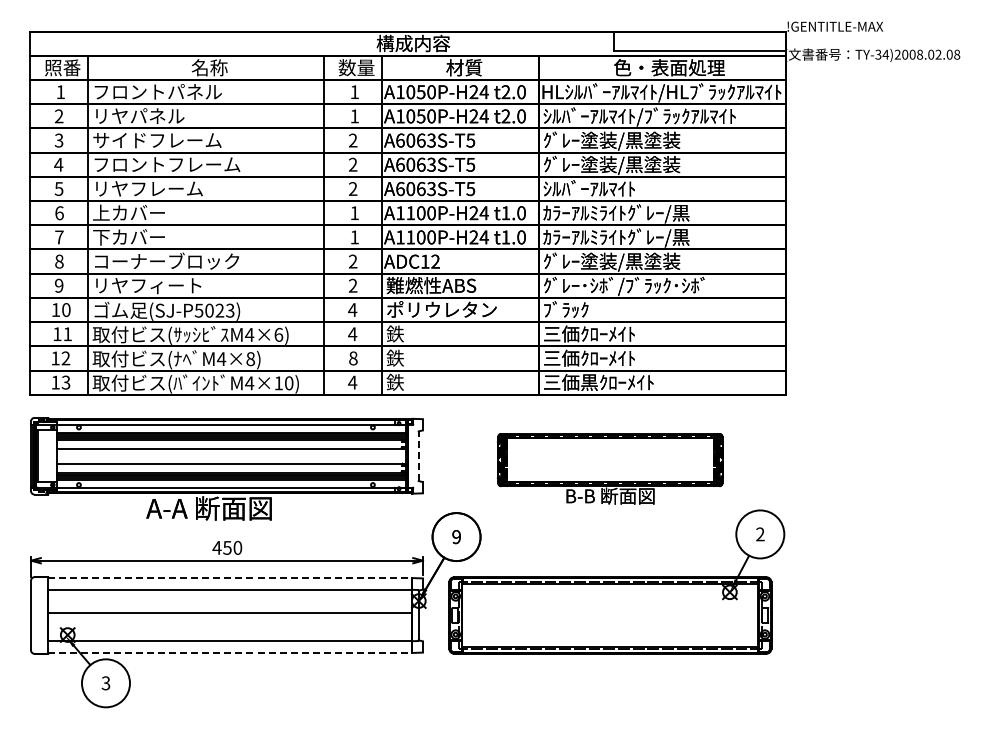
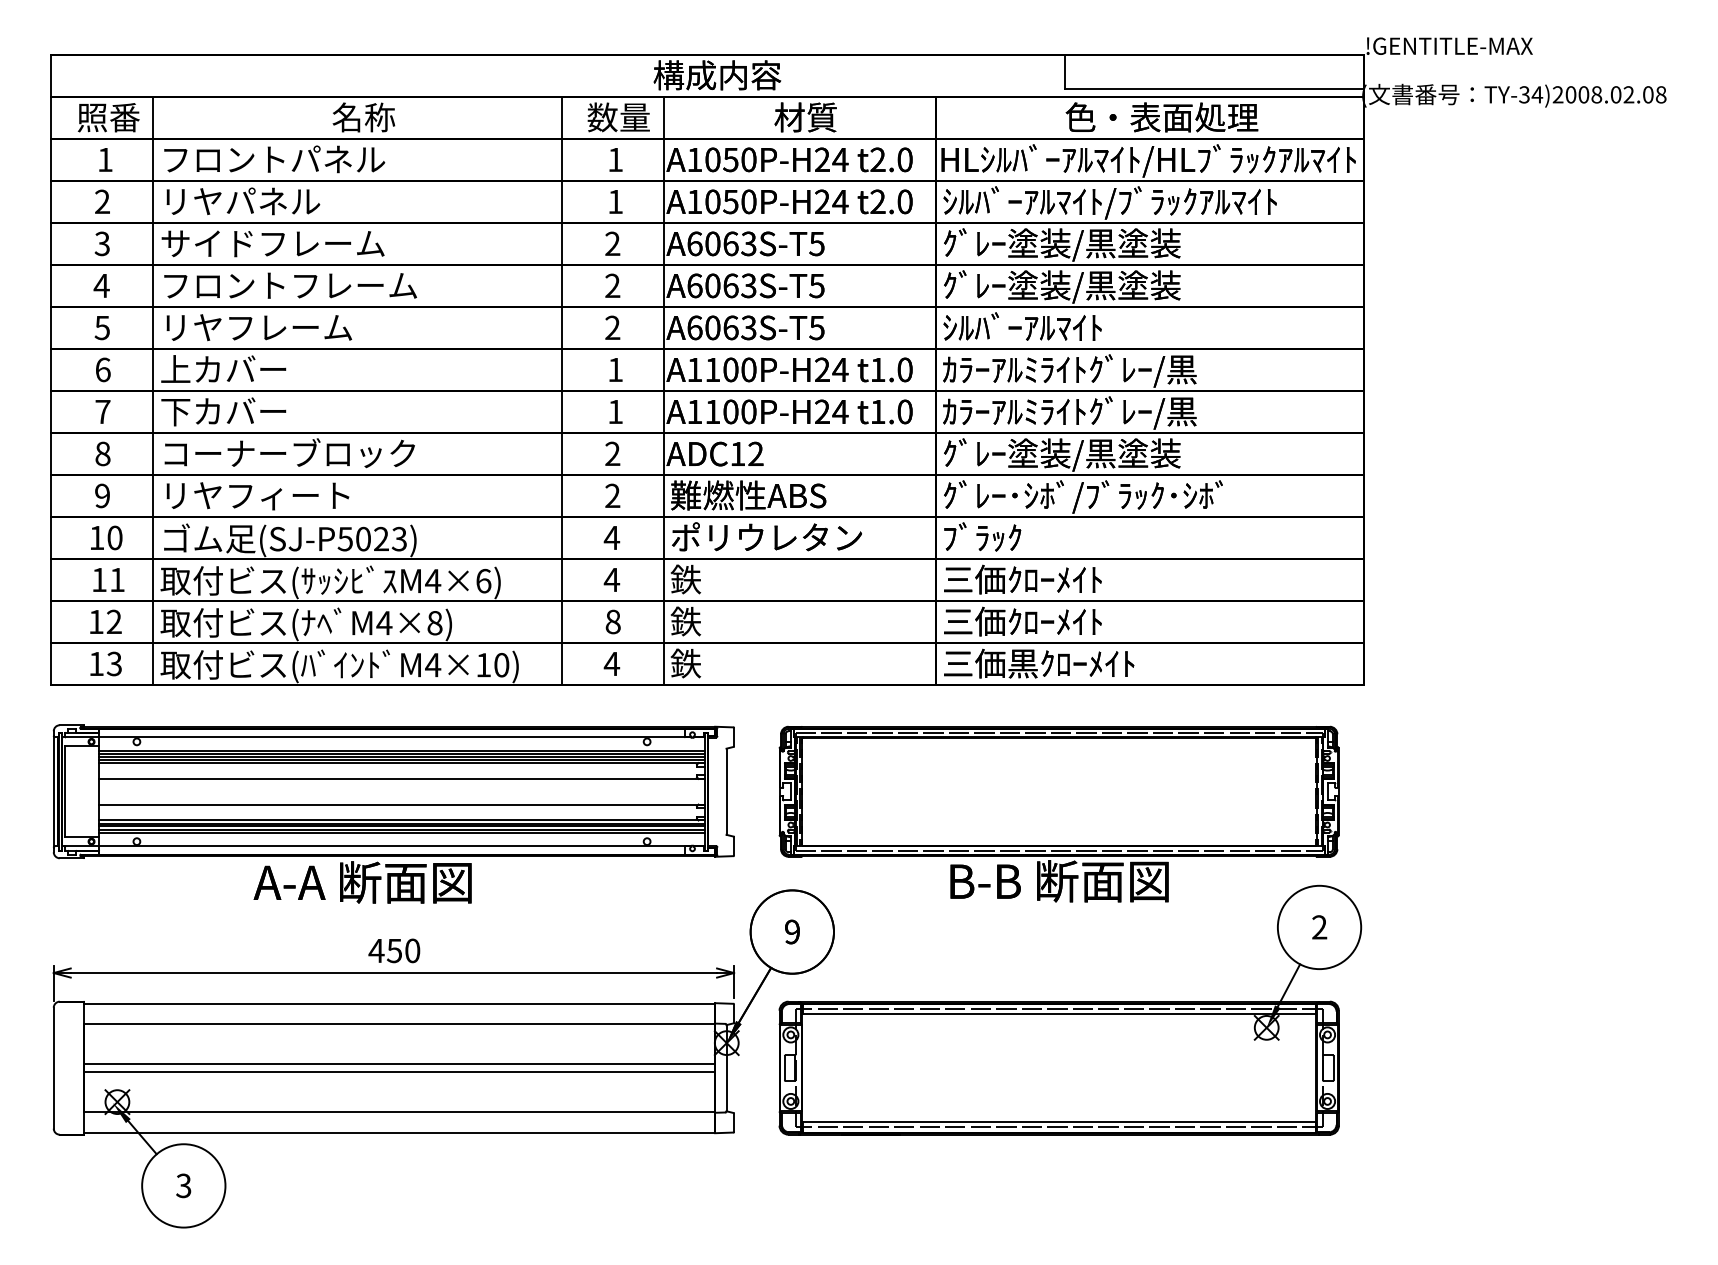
line: (418, 456) -> (726, 792), dashed -> solid
part: (610, 468) -> (1059, 813), size x1.43
line: (230, 578) -> (399, 1003), dashed -> solid
line: (230, 617) -> (399, 1071), added
line: (230, 652) -> (399, 1132), dashed -> solid

